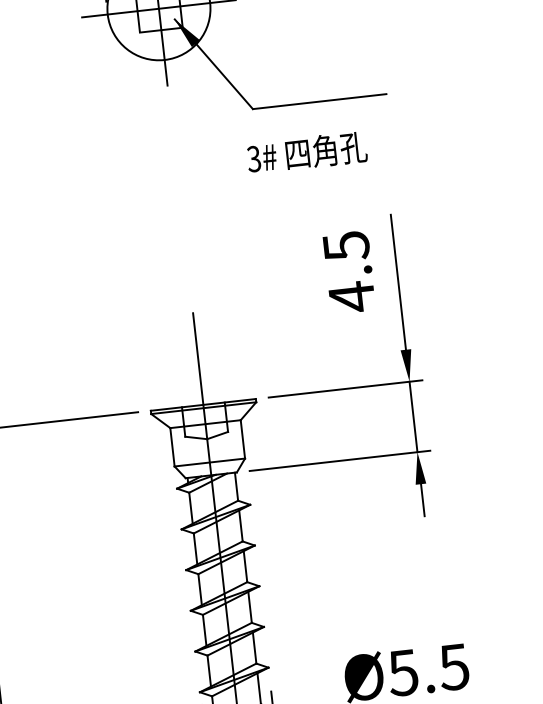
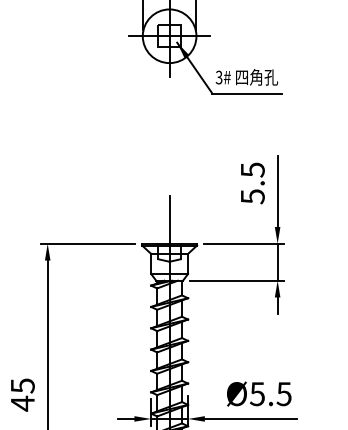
text: (306, 153) -> (246, 77), moved
text: (351, 296) -> (252, 196), 4.5 -> 5.5

